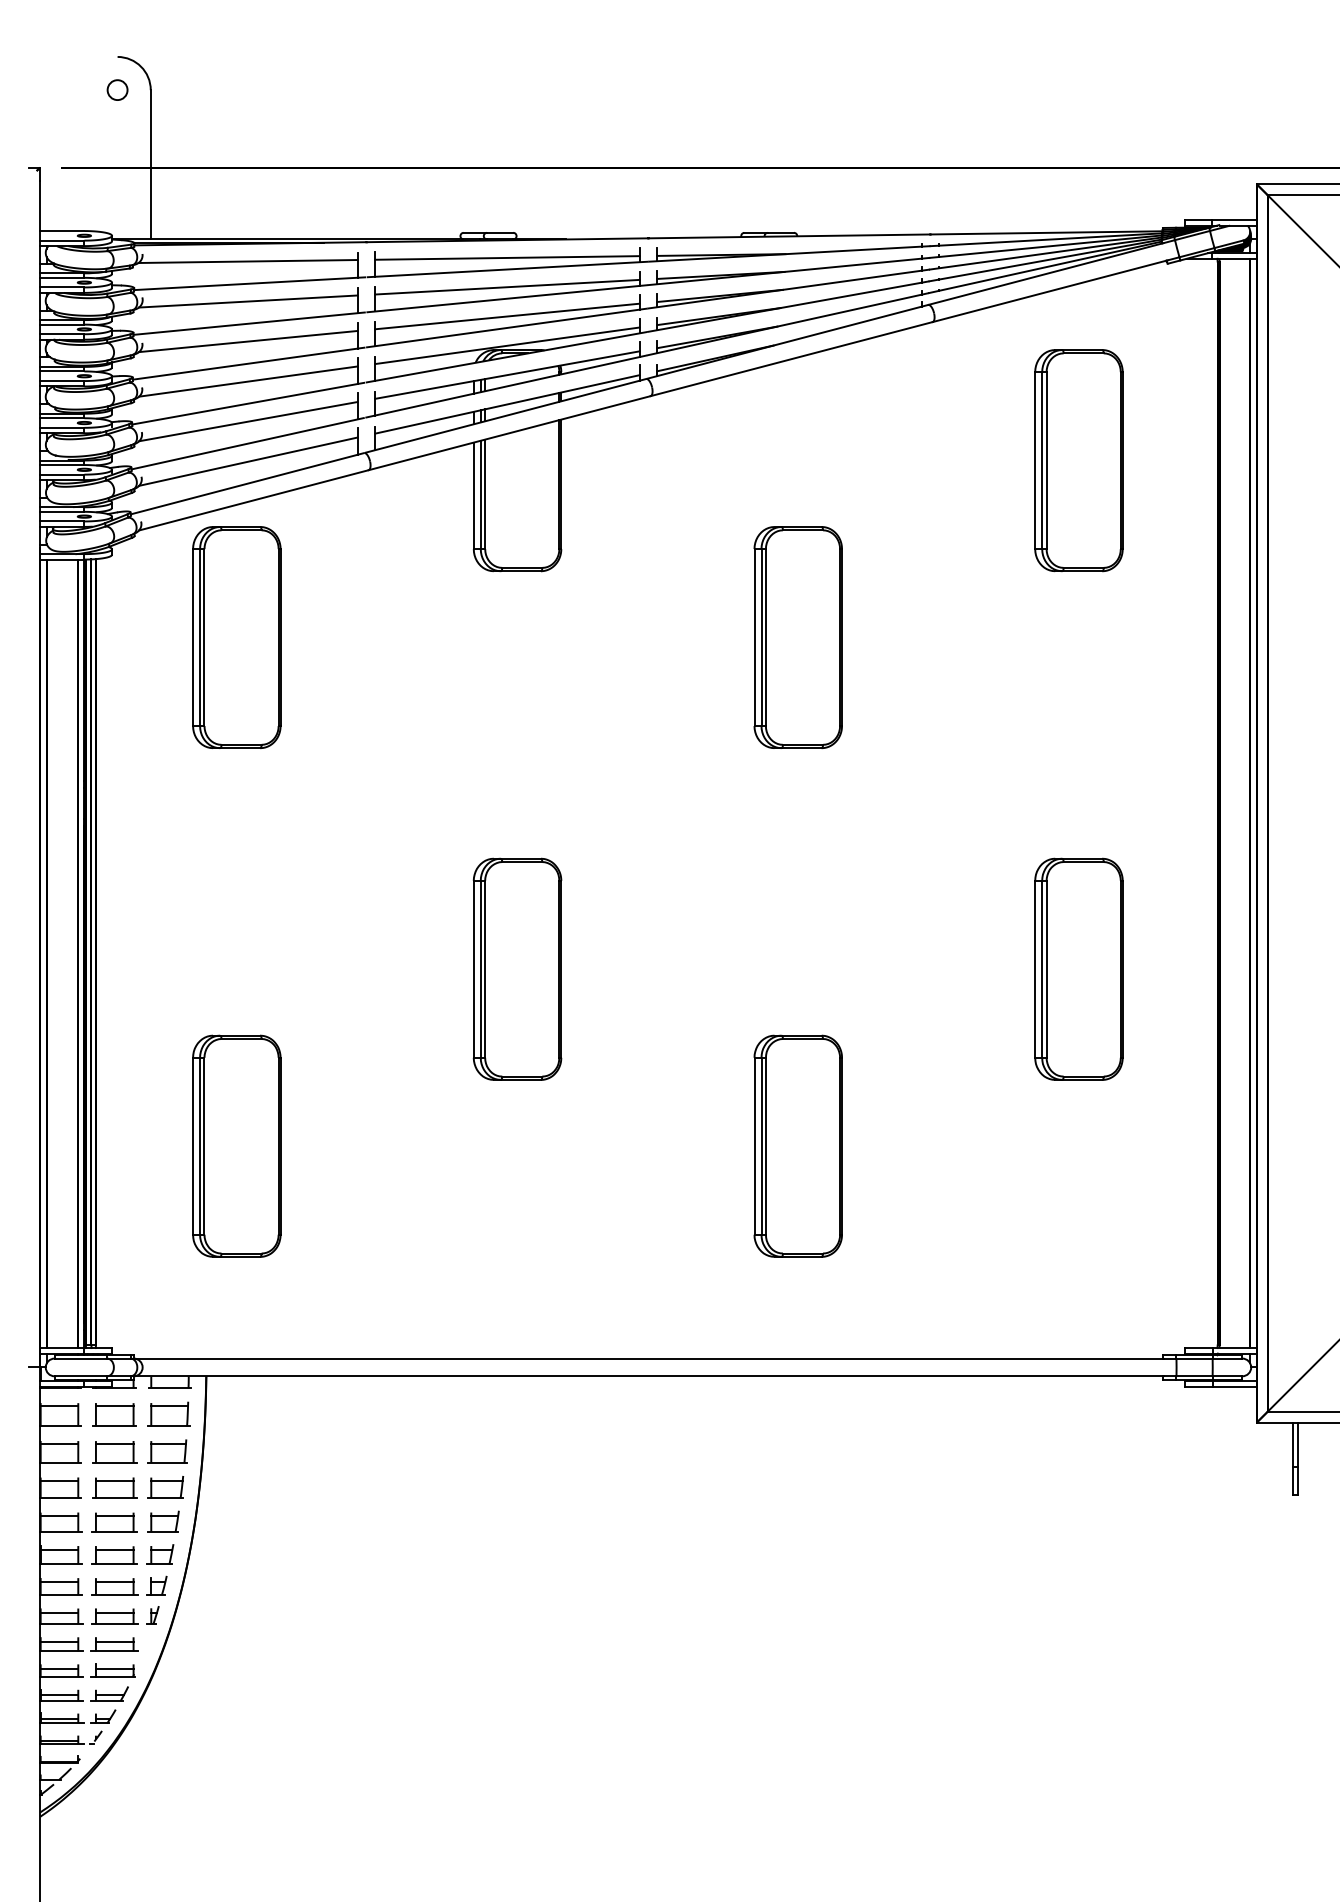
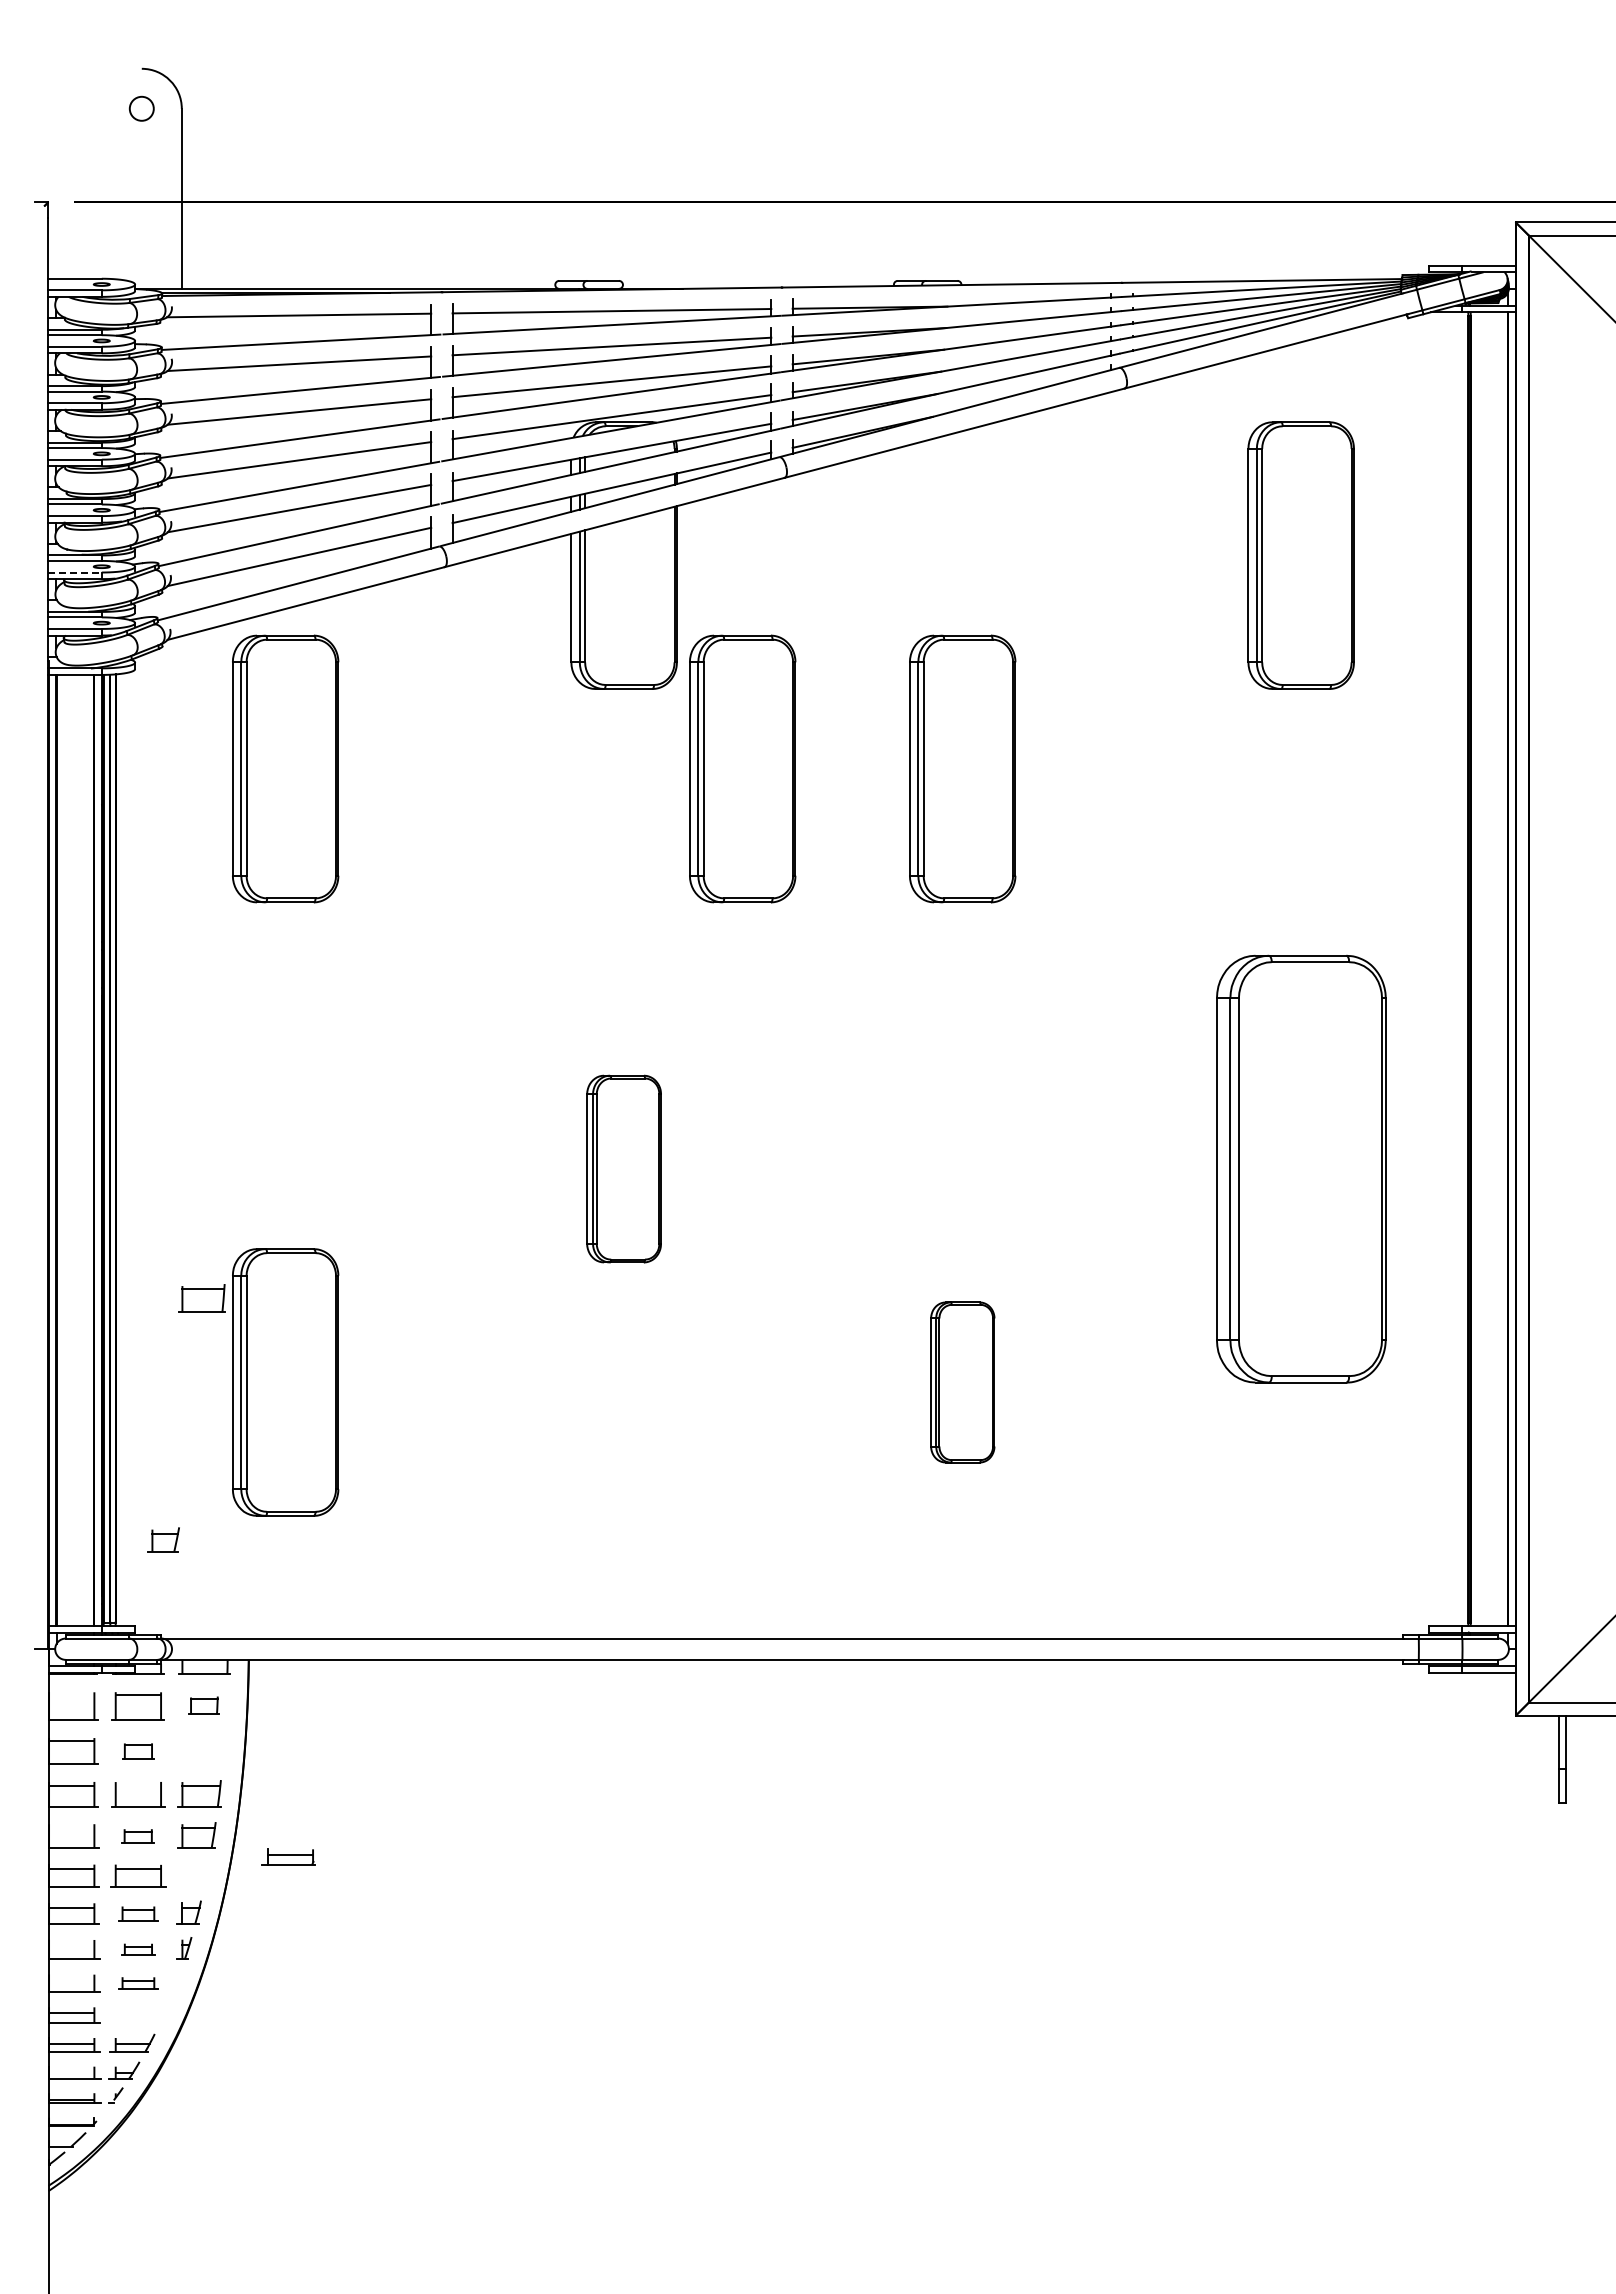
line: (62, 474) -> (75, 572), solid -> dashed
part: (615, 637) -> (742, 768), added
part: (517, 968) -> (623, 1168), size x0.7
part: (1078, 968) -> (1300, 1168), size x1.6
part: (798, 1146) -> (962, 1382), size x0.6
line: (59, 1405) -> (71, 1695), removed
part: (168, 1414) -> (203, 1705), size x0.6
part: (167, 1451) -> (201, 1298), moved
part: (114, 1452) -> (138, 1751), size x0.6
line: (114, 1480) -> (138, 1785), removed
line: (59, 1516) -> (71, 1828), removed
part: (114, 1522) -> (137, 1836), size x0.6
part: (160, 1554) -> (163, 1539), moved
part: (114, 1586) -> (138, 1913), size x0.7
line: (59, 1612) -> (71, 1944), removed
part: (114, 1616) -> (138, 1949), size x0.6
line: (59, 1641) -> (71, 1979), removed
part: (114, 1644) -> (138, 1983), size x0.7
part: (113, 1670) -> (288, 1856), moved
line: (59, 1718) -> (71, 2072), removed

